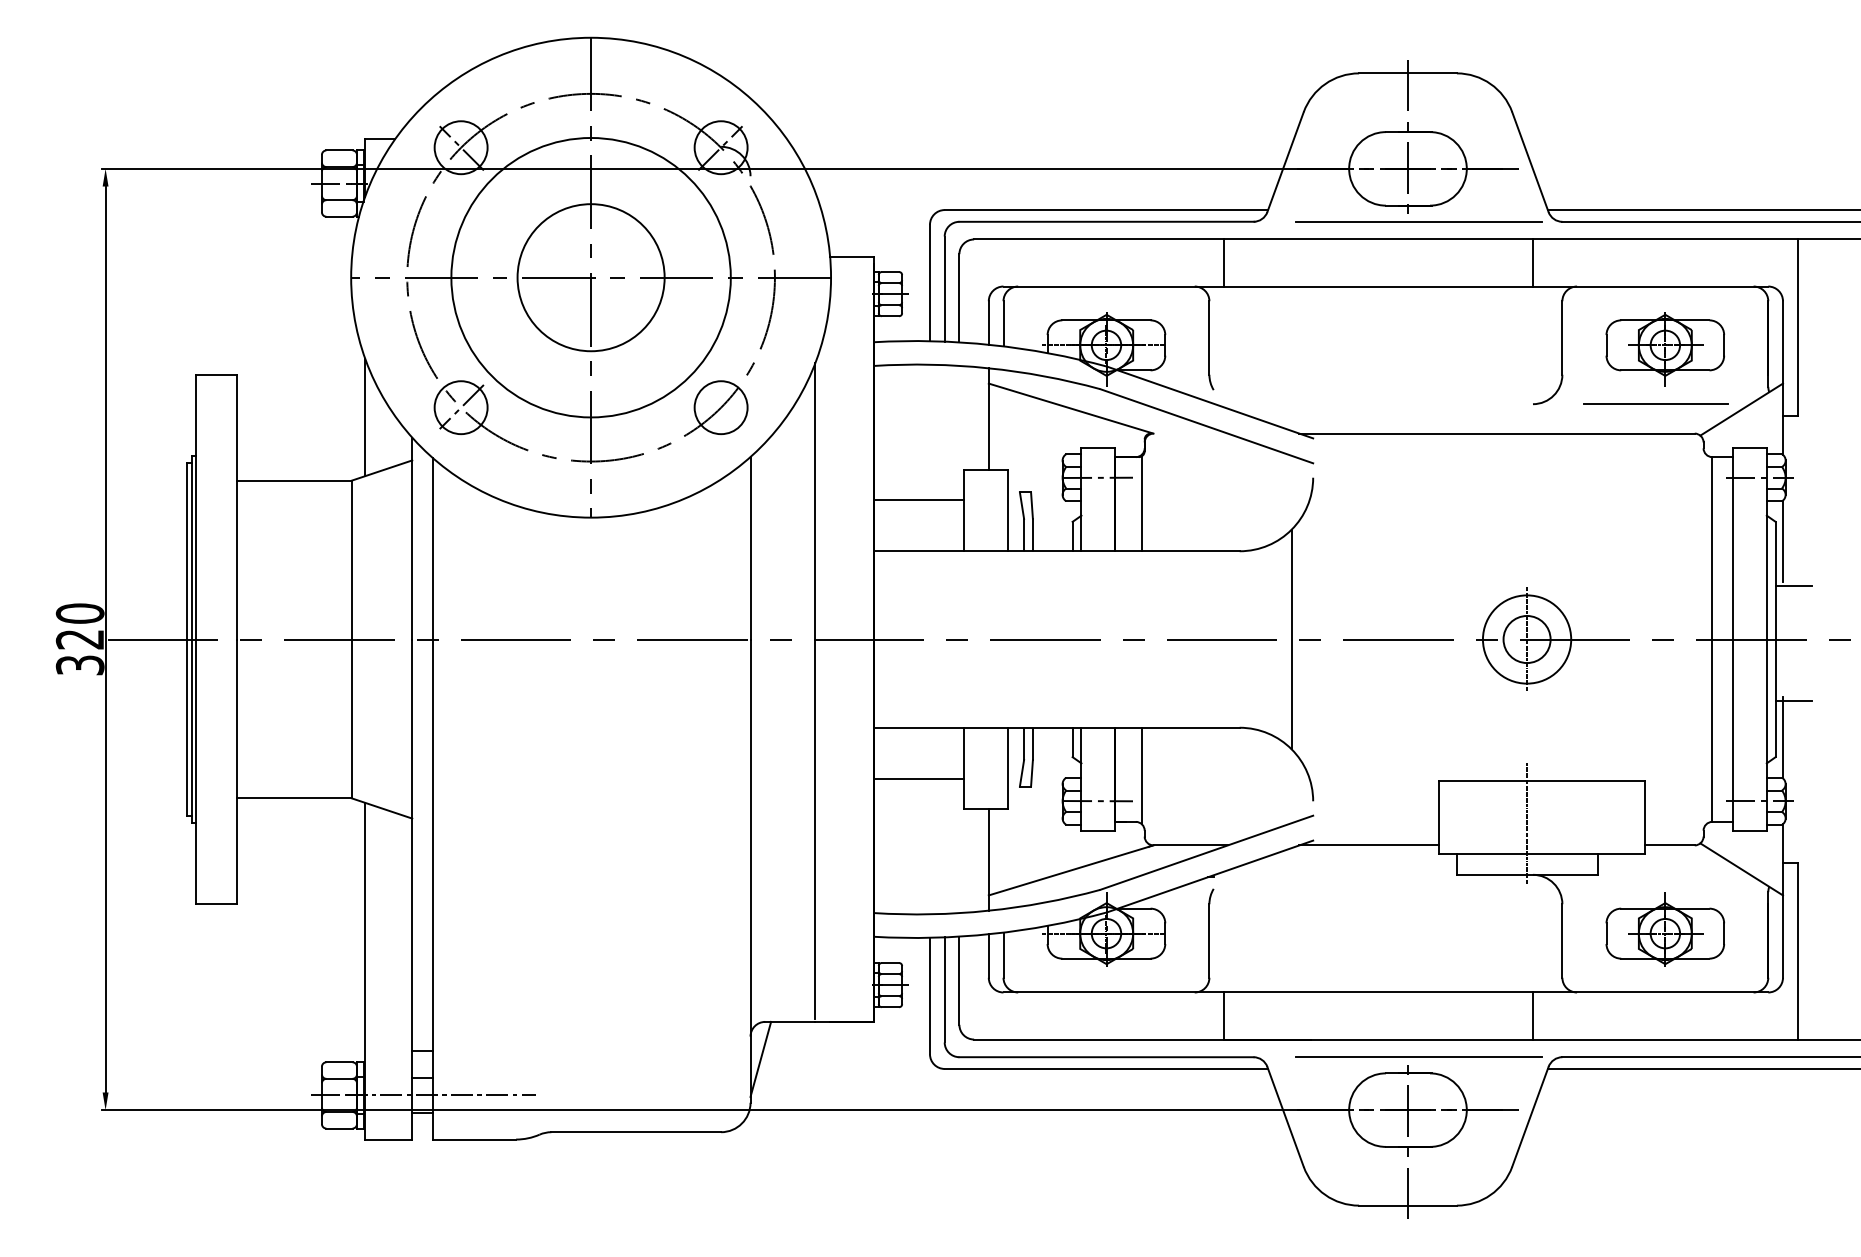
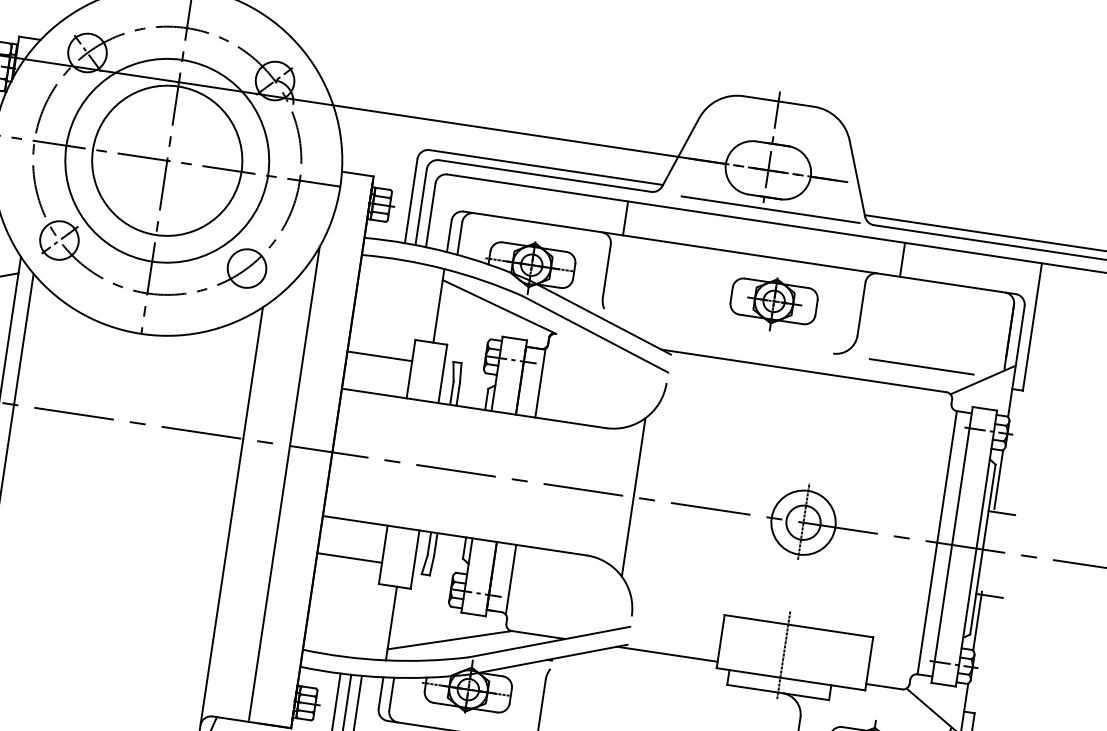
line: (1533, 262) -> (902, 259), moved
circle: (590, 277) -> (166, 160), size x1.4
part: (1664, 349) -> (773, 304), moved

